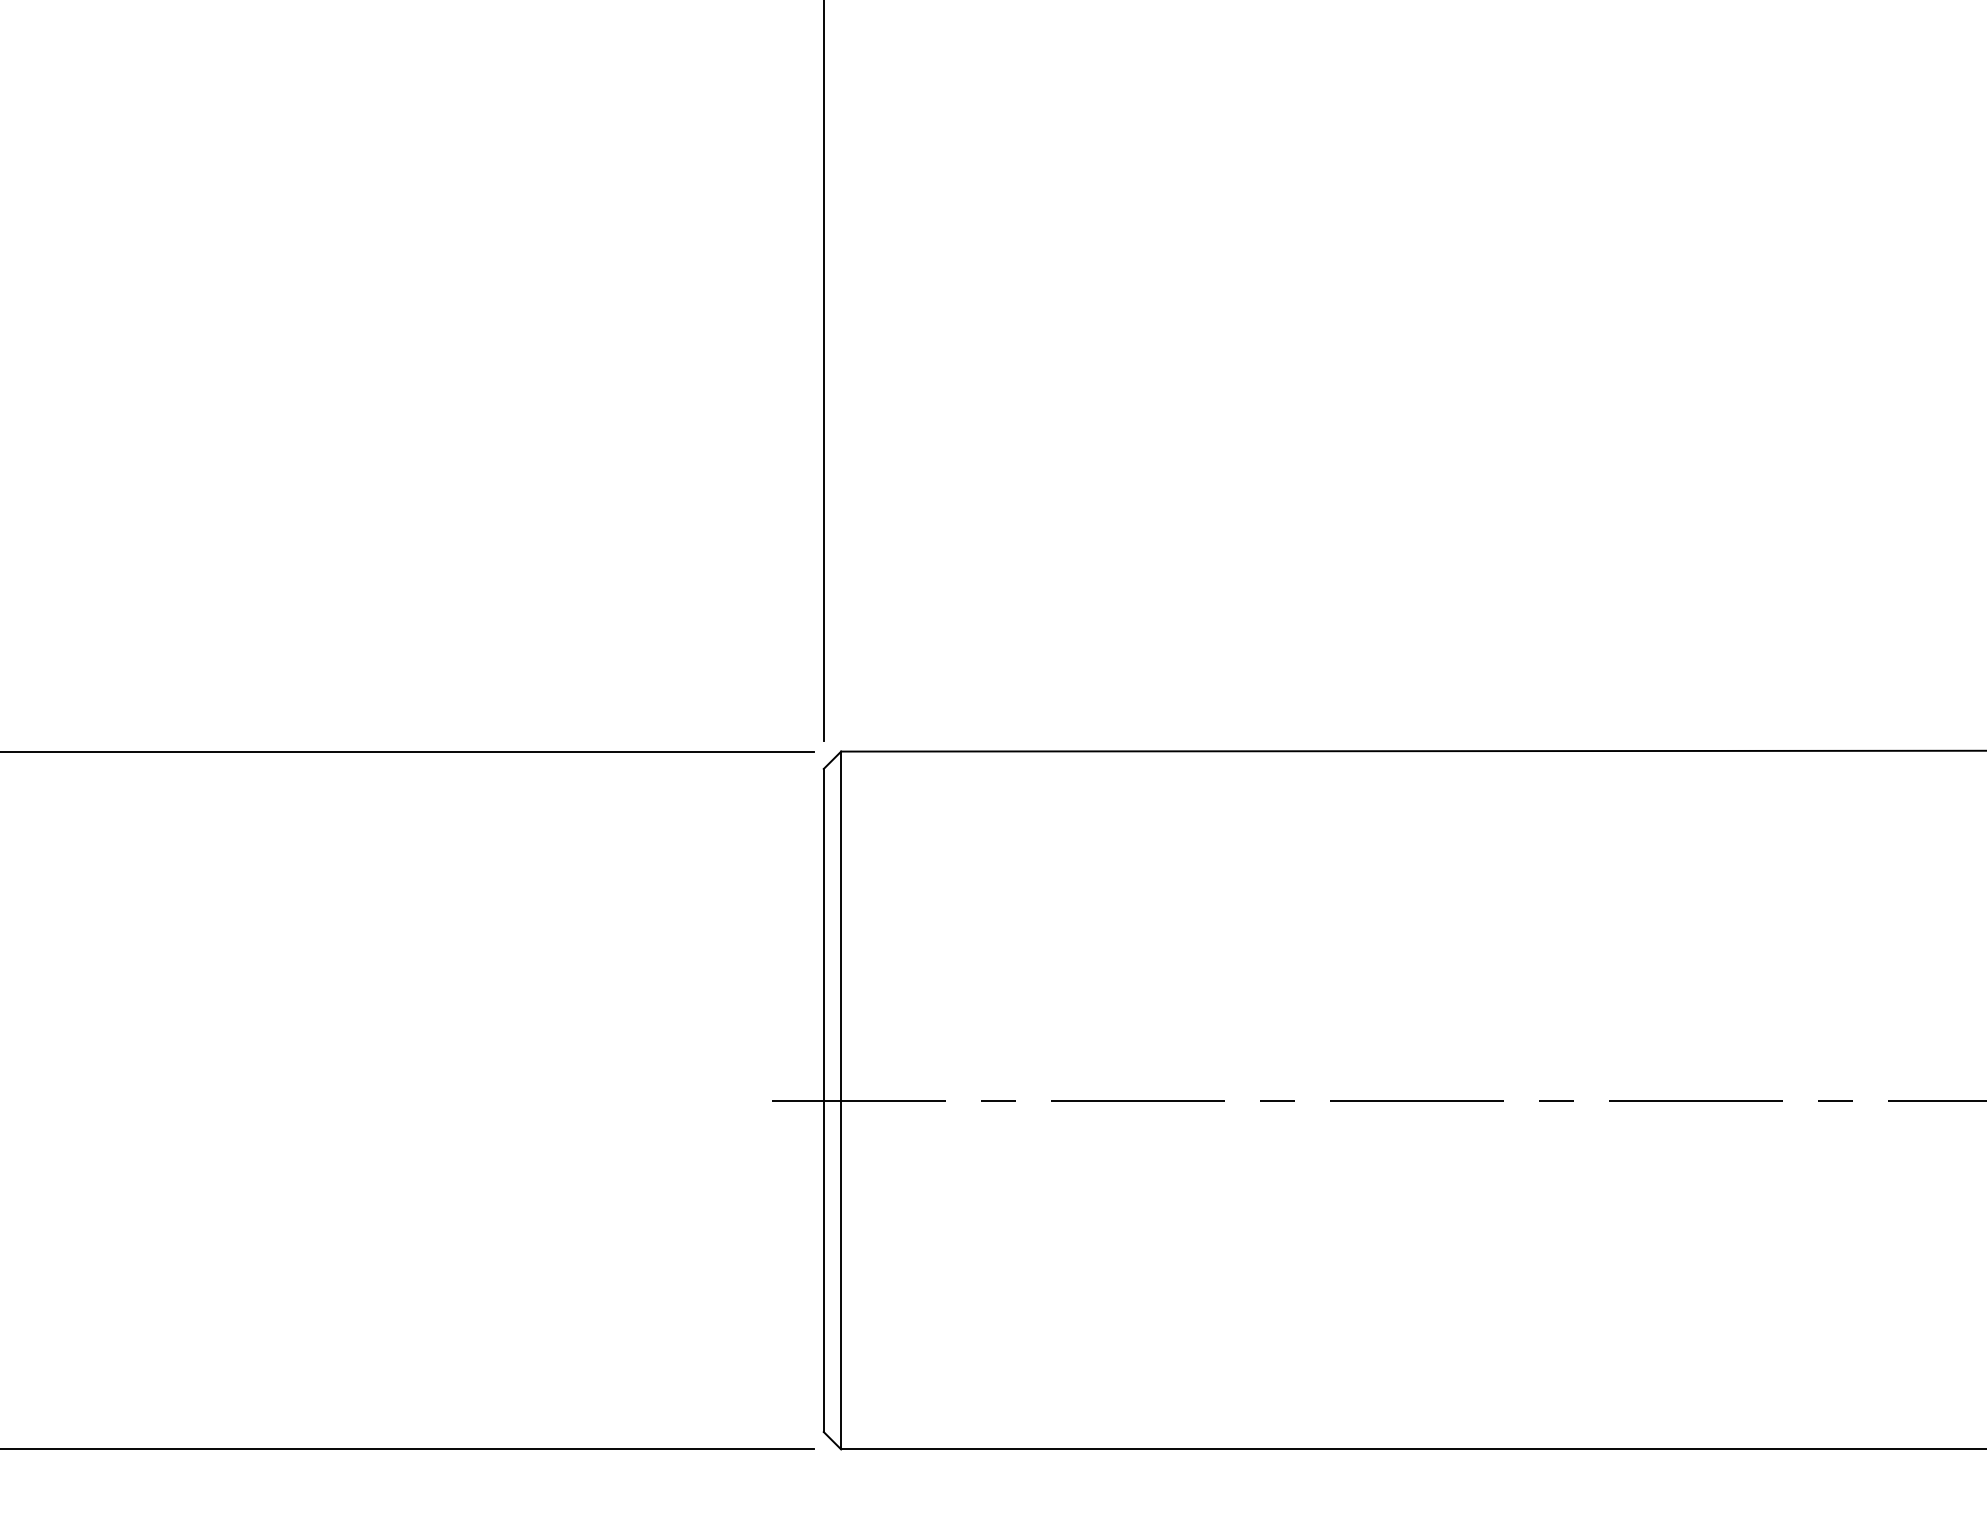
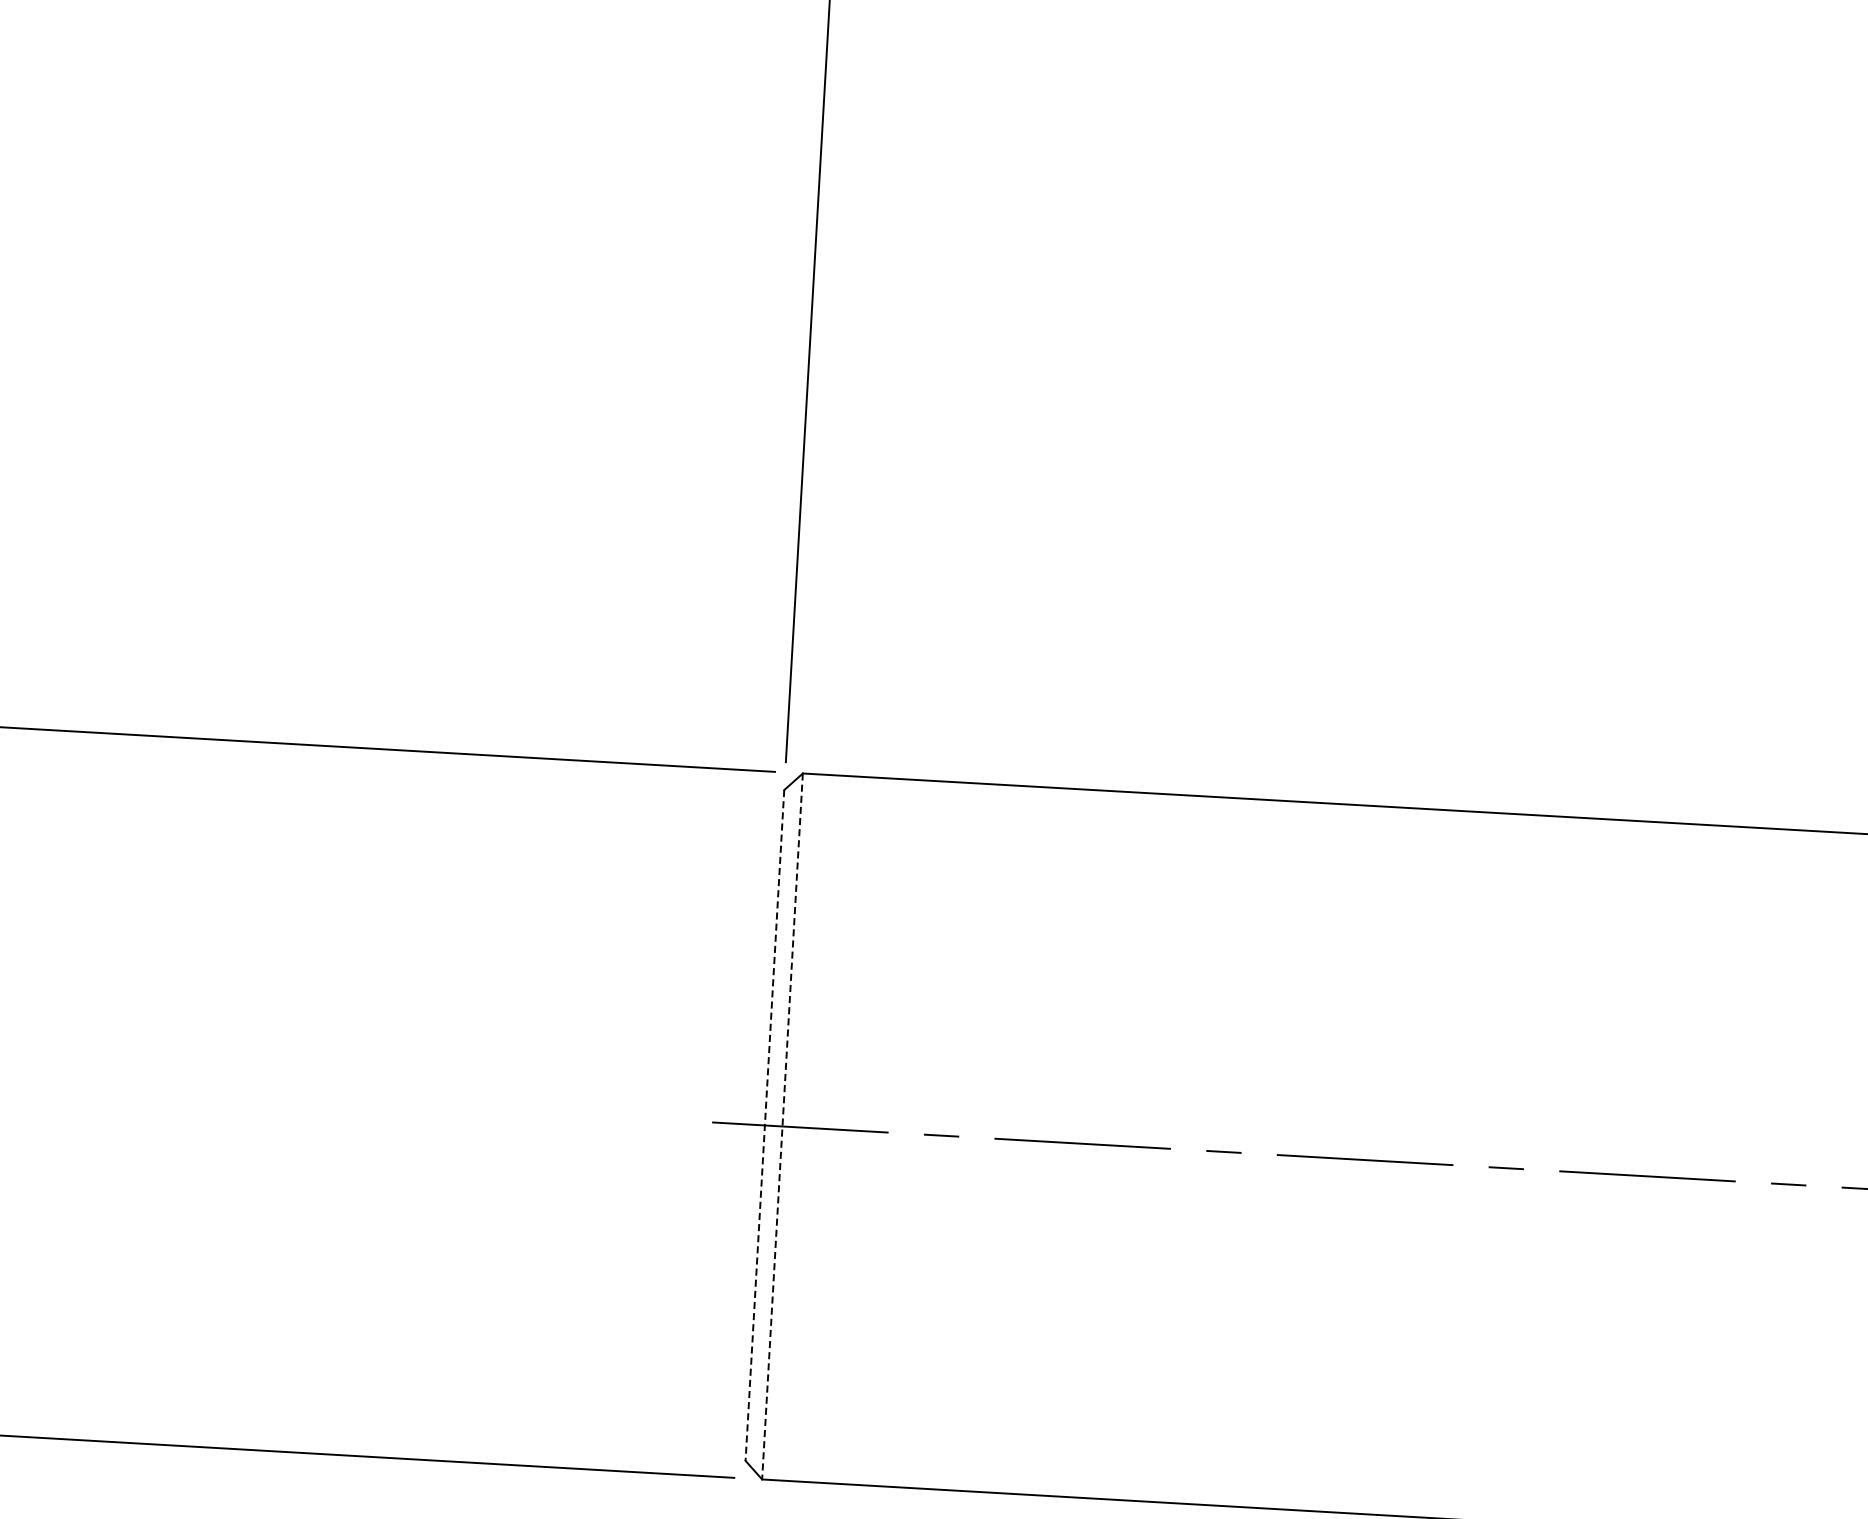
line: (823, 1100) -> (764, 1125), solid -> dashed
line: (841, 1100) -> (782, 1126), solid -> dashed

